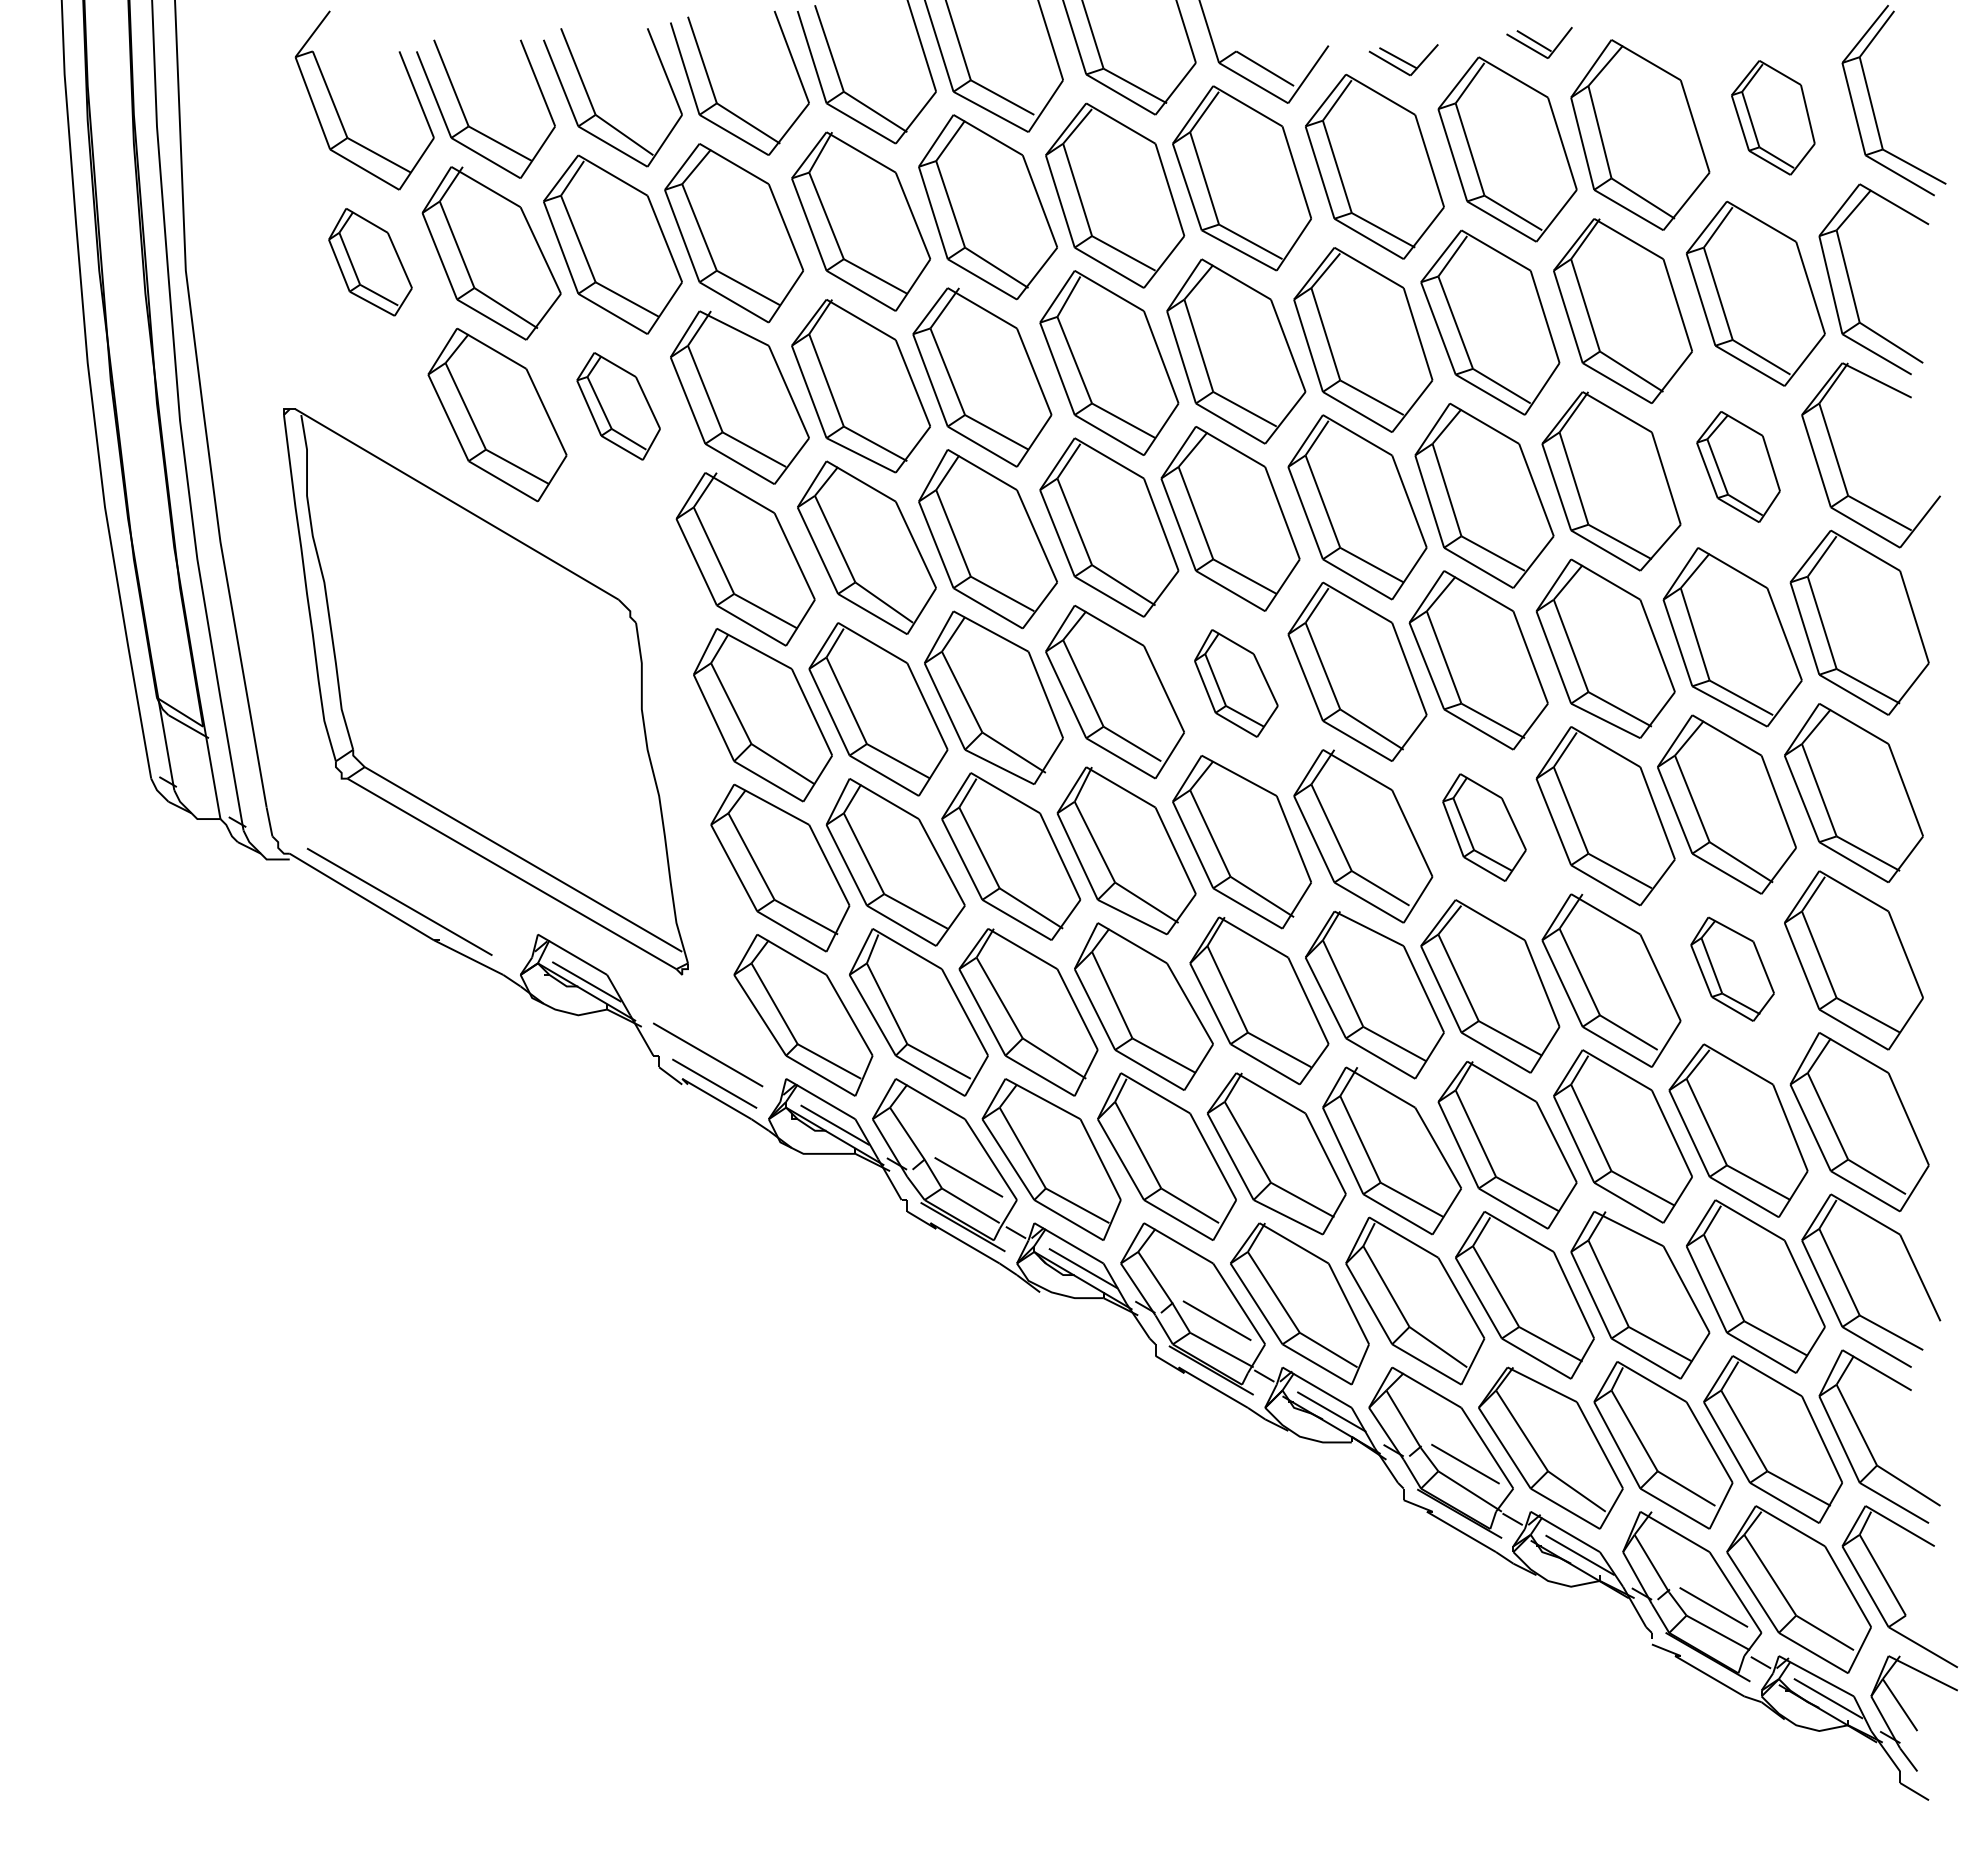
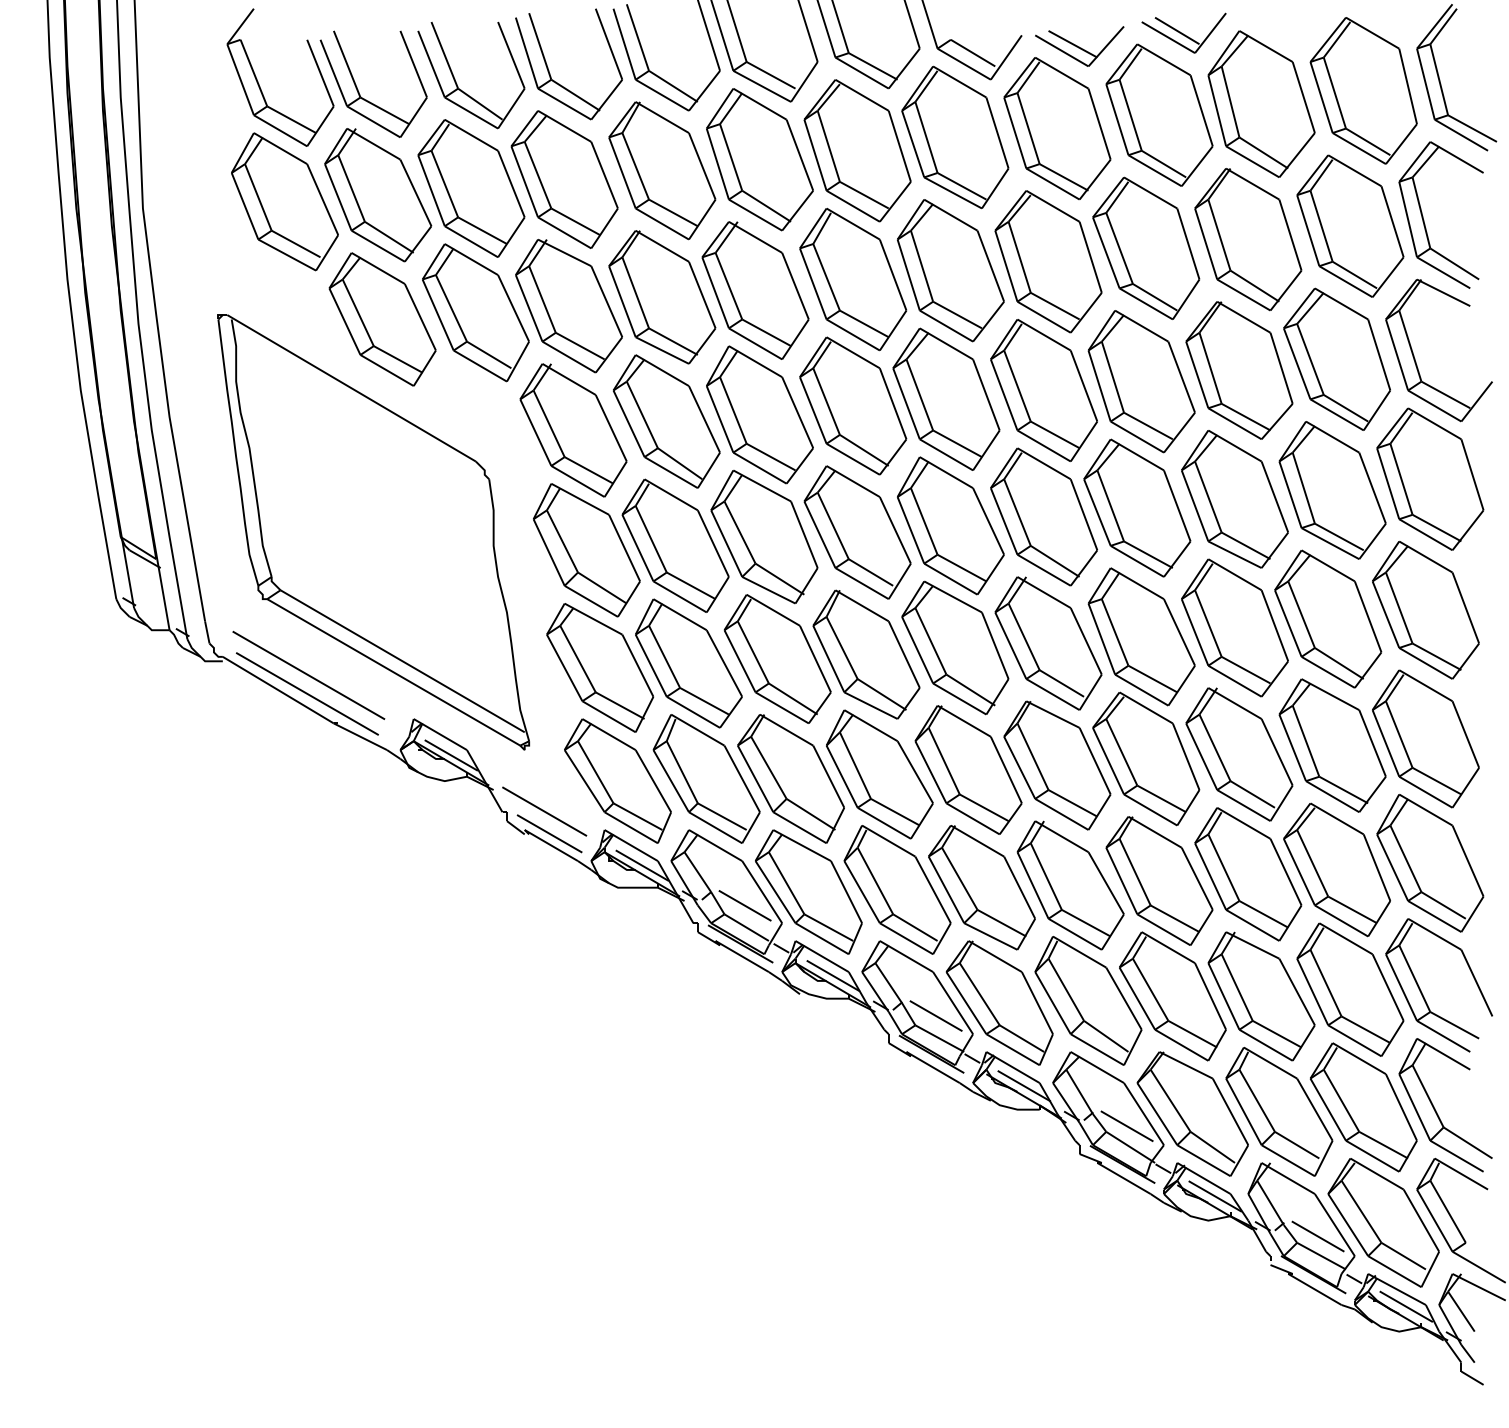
part: (1539, 42) -> (1184, 32), size x1.67
part: (1403, 59) -> (1079, 46), size x1.67
part: (1773, 117) -> (1364, 90), size x1.67
part: (370, 262) -> (284, 202), size x1.67
part: (618, 406) -> (475, 312), size x1.67
part: (1738, 466) -> (1337, 359), size x1.67
part: (1236, 683) -> (951, 525), size x1.67
part: (1484, 827) -> (1141, 636), size x1.67
line: (401, 877) -> (308, 675), added
part: (1732, 969) -> (1332, 745), size x1.67

